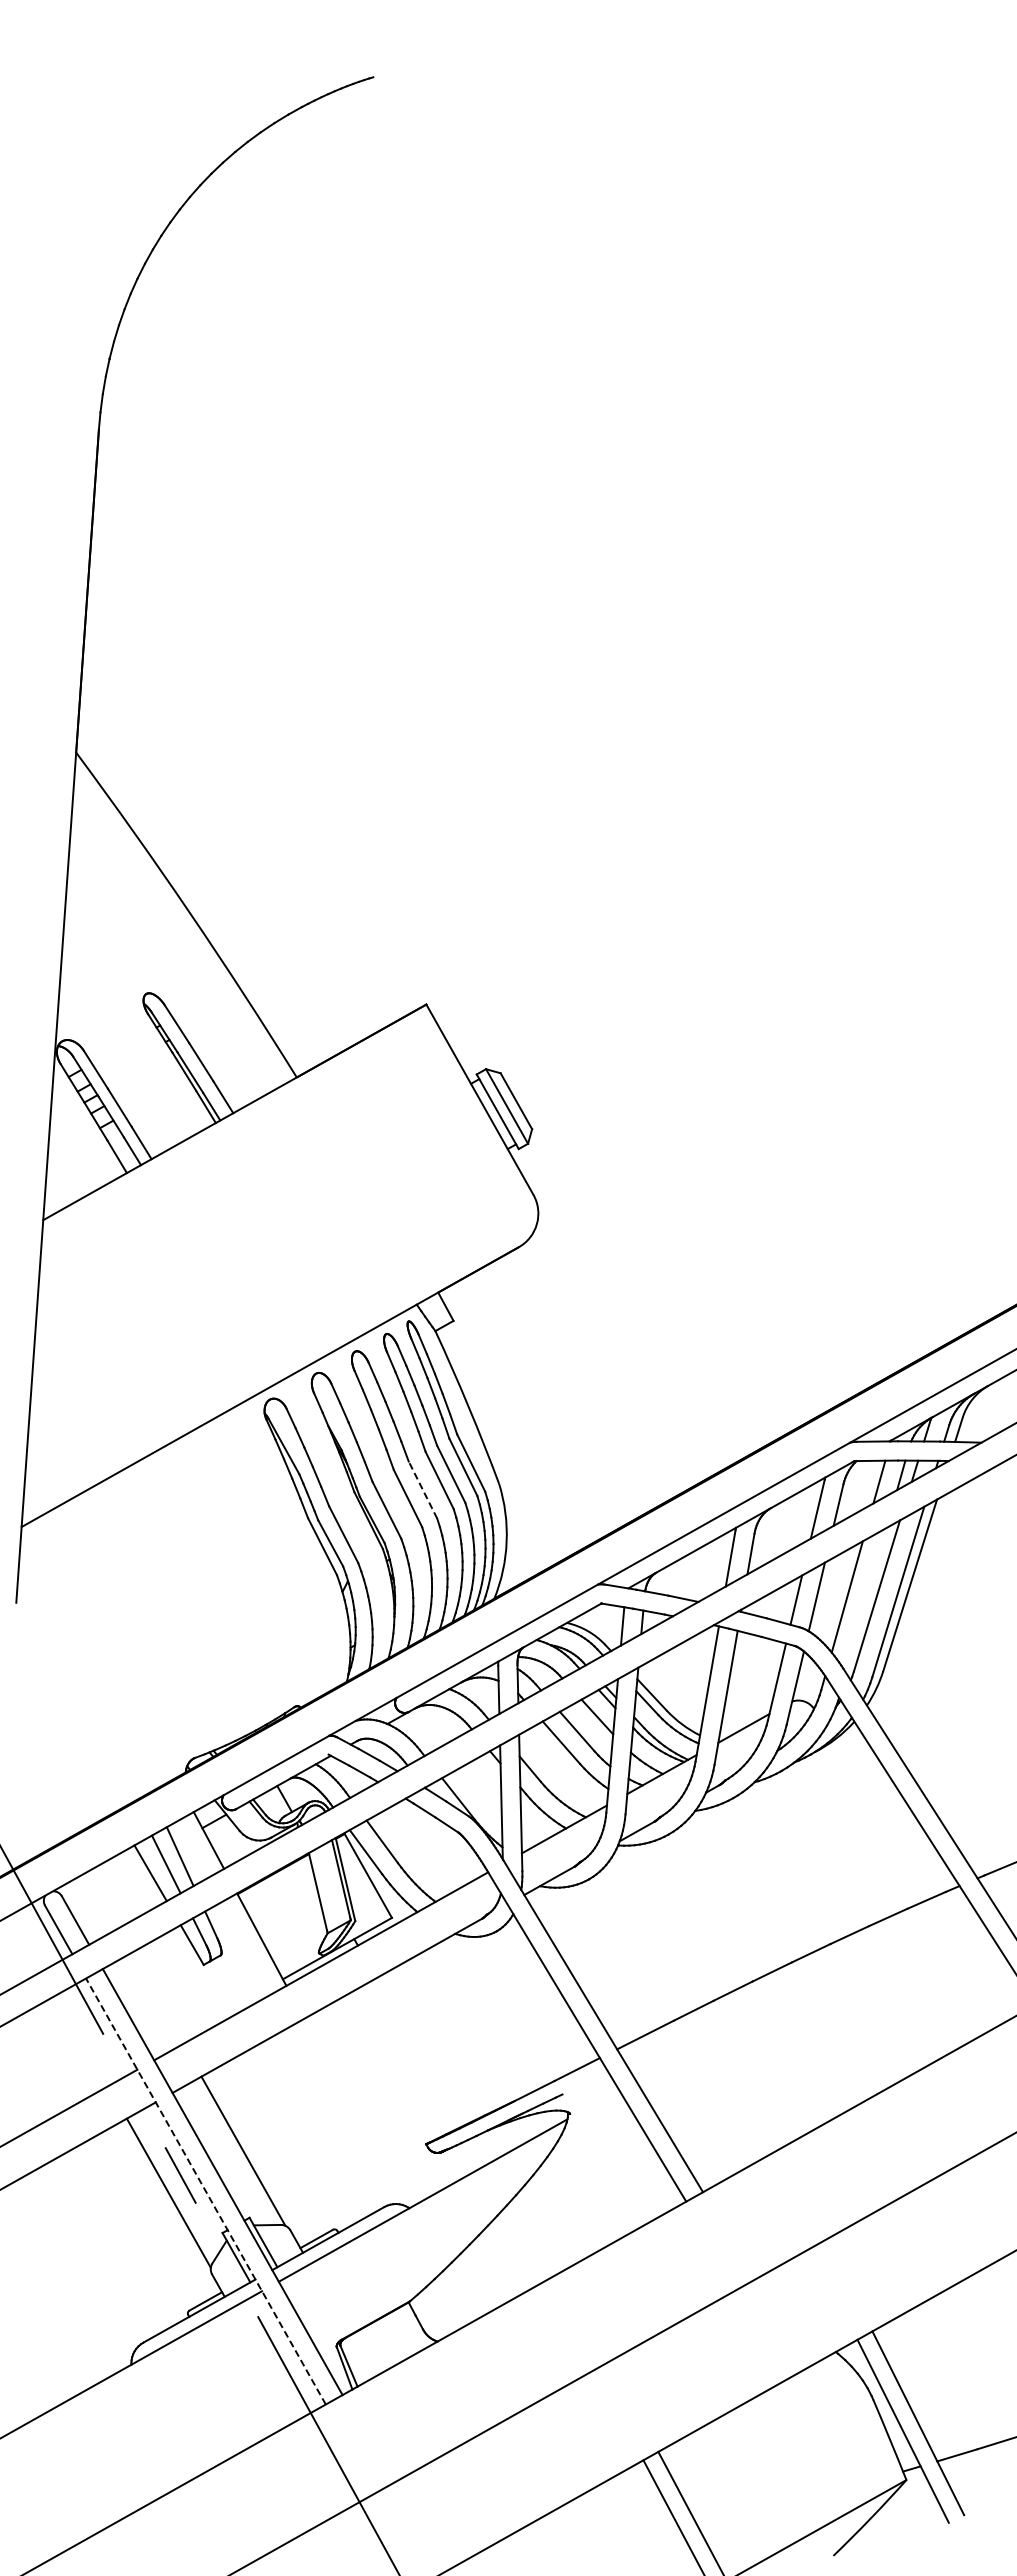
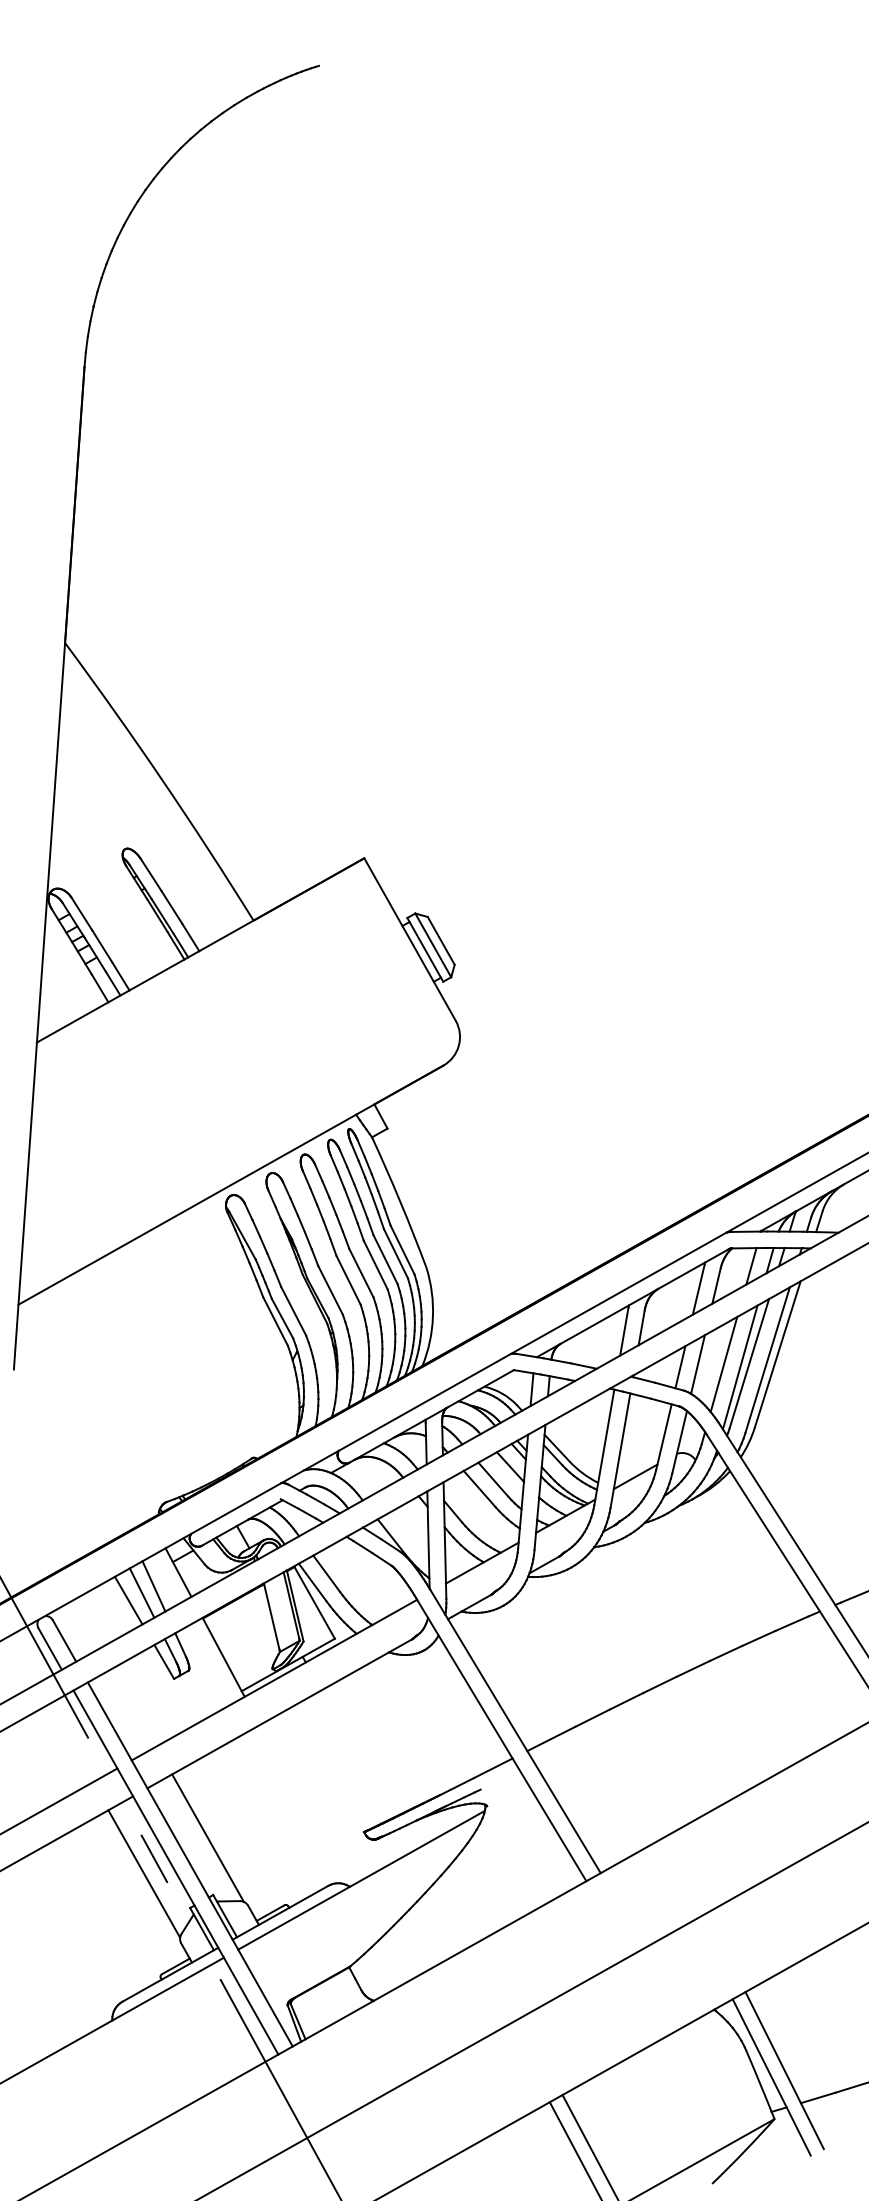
line: (422, 1490) -> (361, 1273), dashed -> solid
line: (866, 1599) -> (740, 1366), added
line: (205, 2191) -> (175, 1872), dashed -> solid

